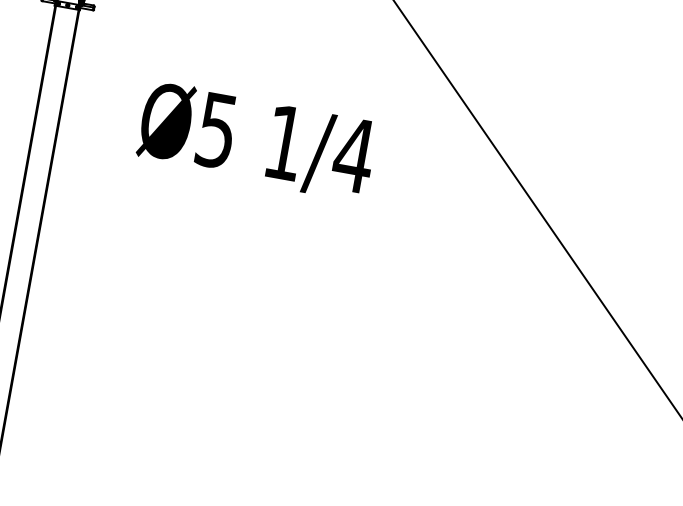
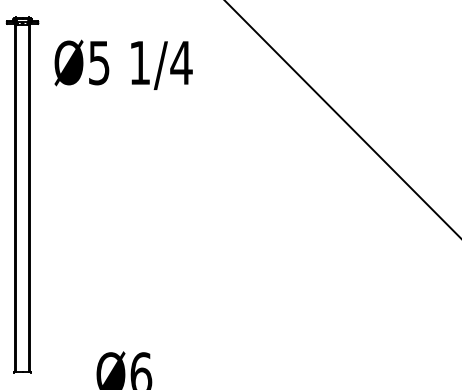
text: (256, 140) -> (123, 64), moved

